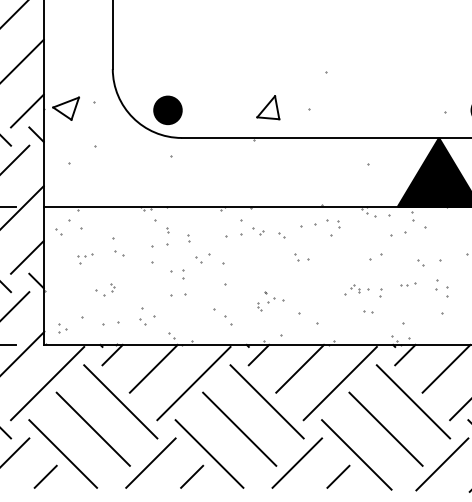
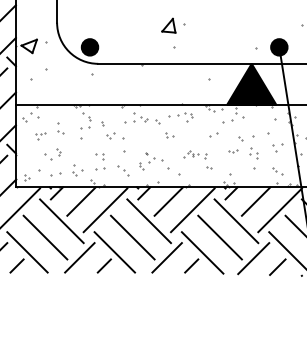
part: (267, 107) -> (168, 25), moved
part: (178, 283) -> (100, 161), moved
part: (105, 289) -> (52, 154), size x1.43
part: (363, 289) -> (195, 154), moved
part: (271, 301) -> (151, 161), size x1.43

